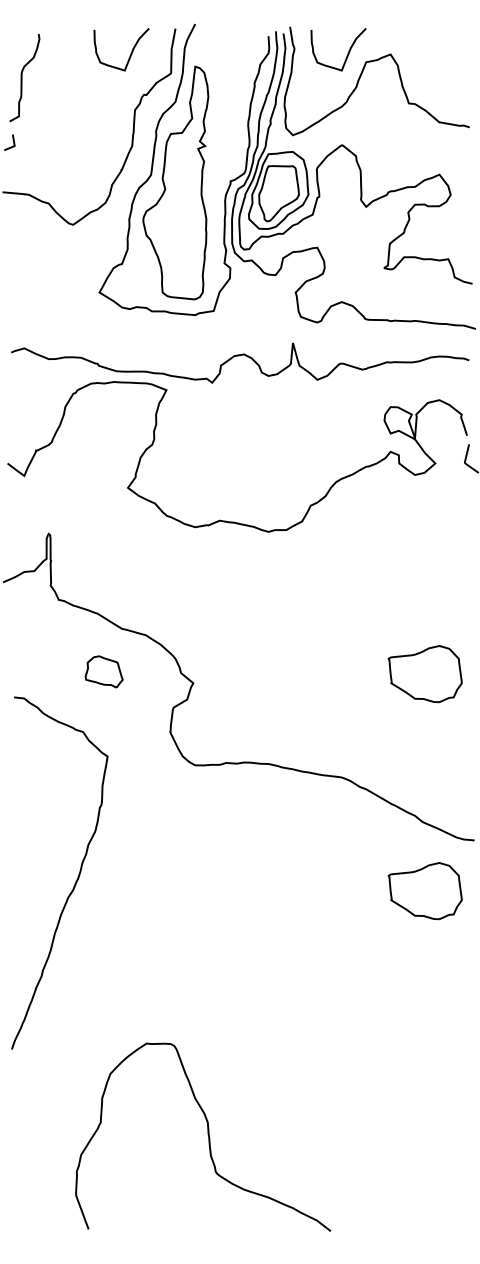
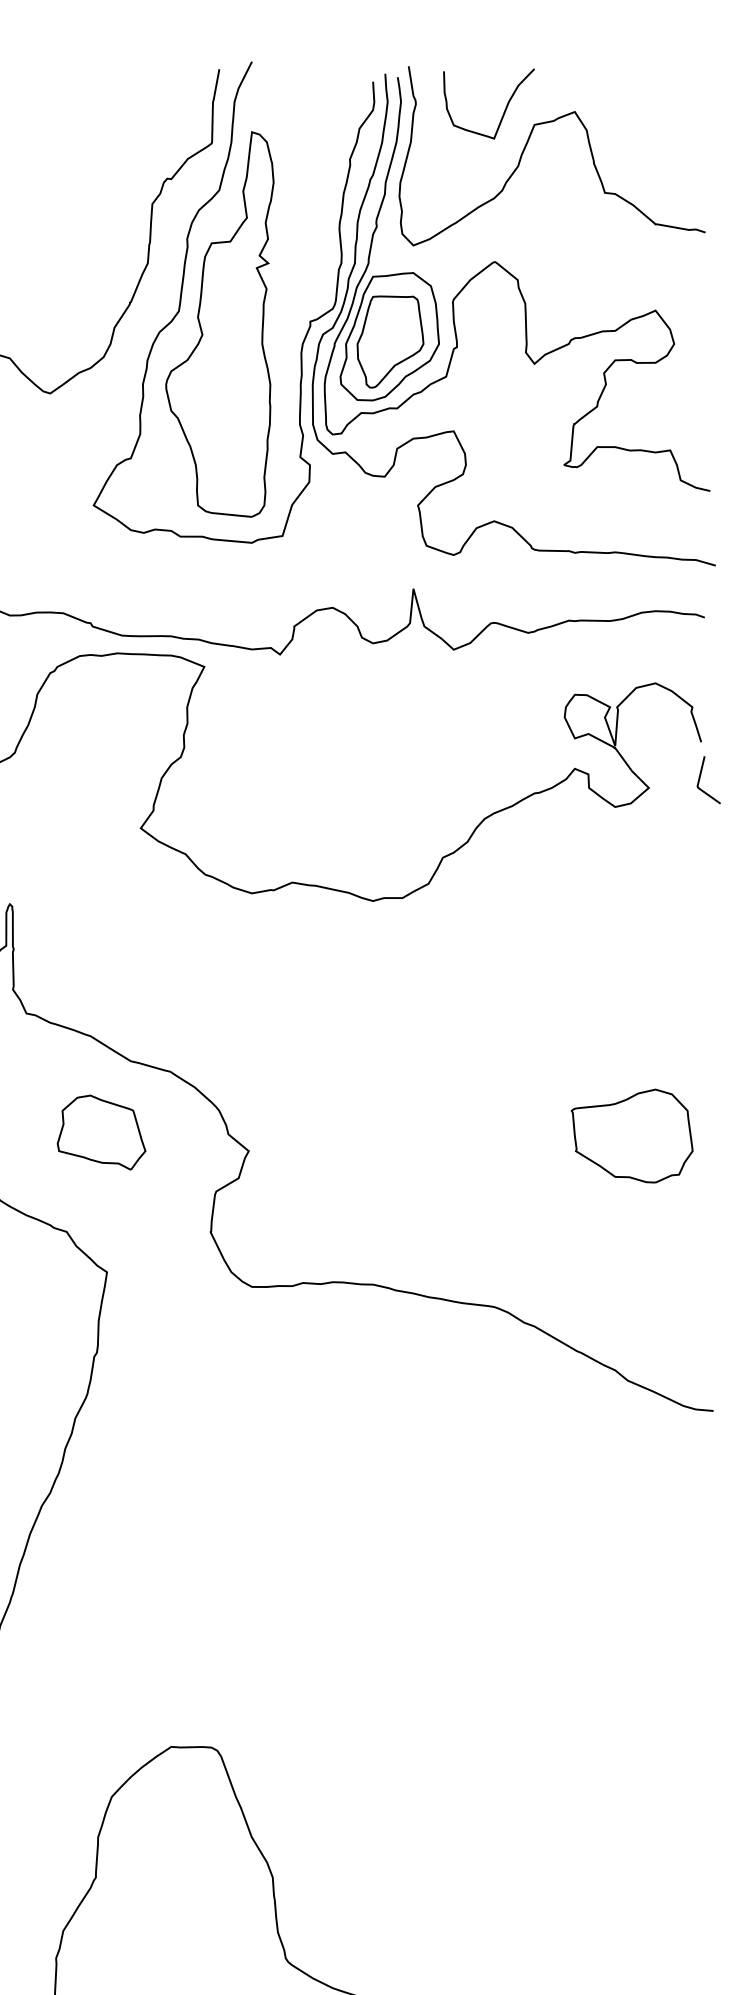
curve: (130, 53) -> (144, 110), removed
part: (103, 671) -> (100, 1131), size x1.43
part: (424, 891) -> (630, 1495), removed

